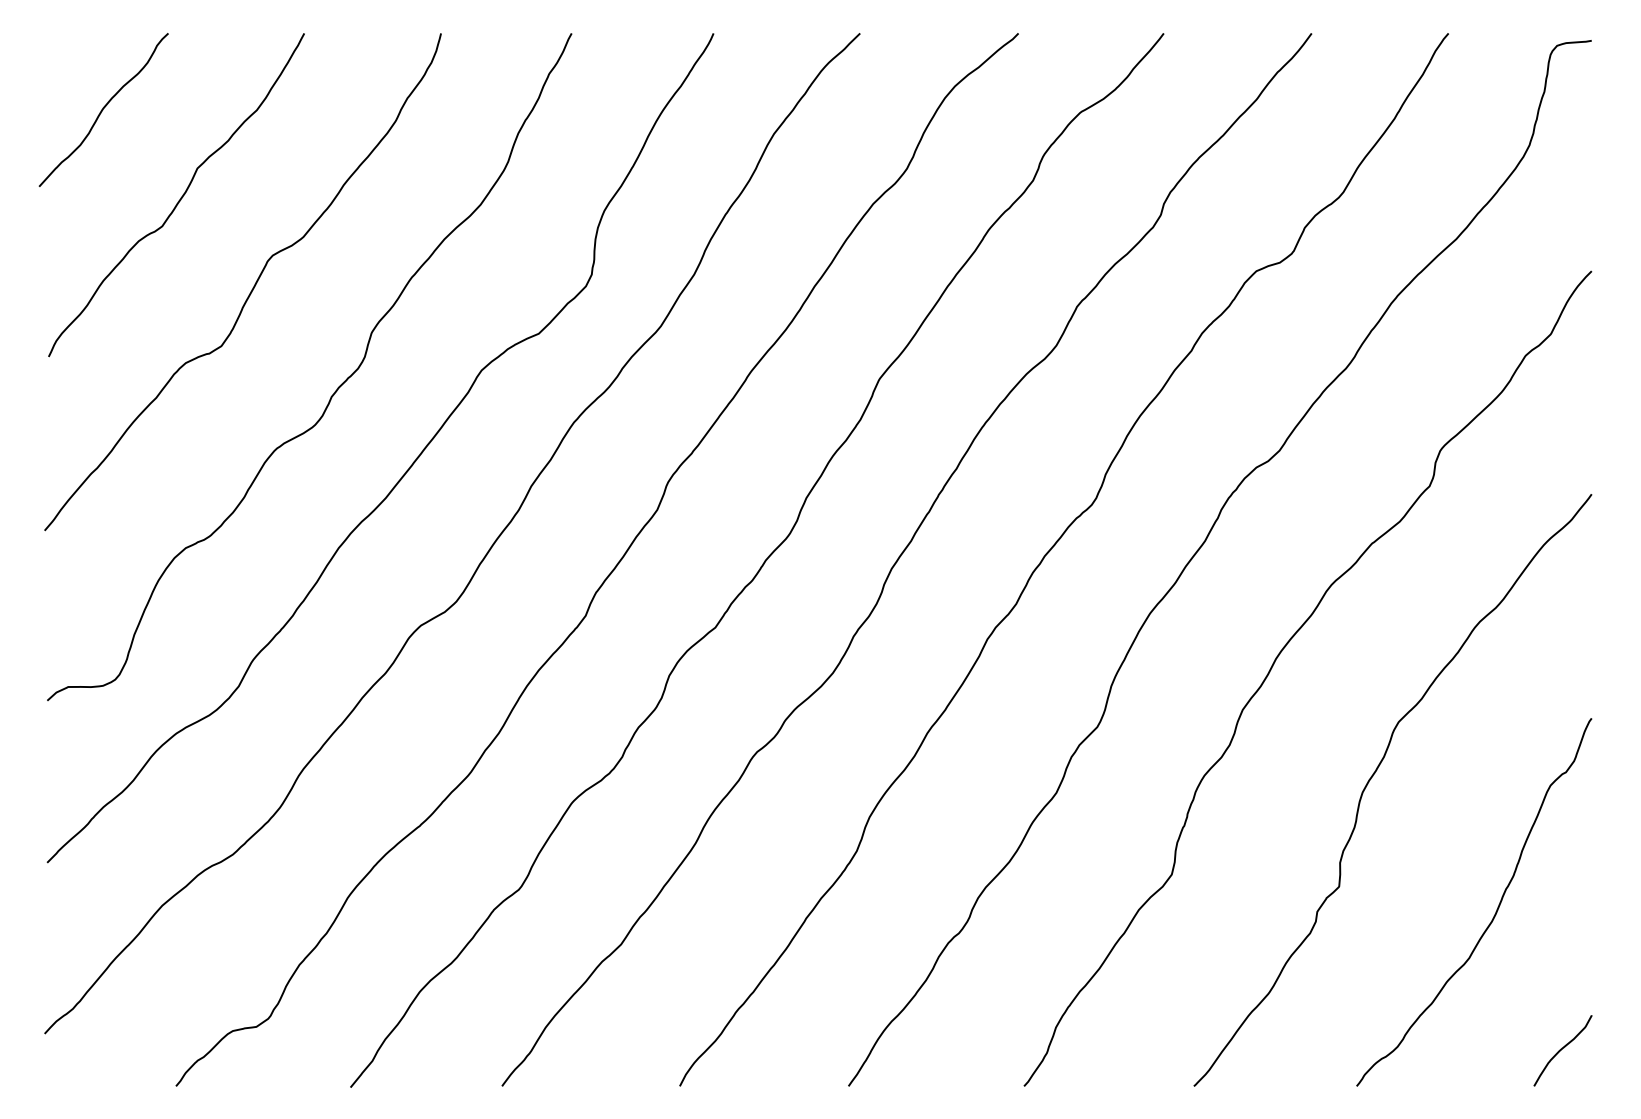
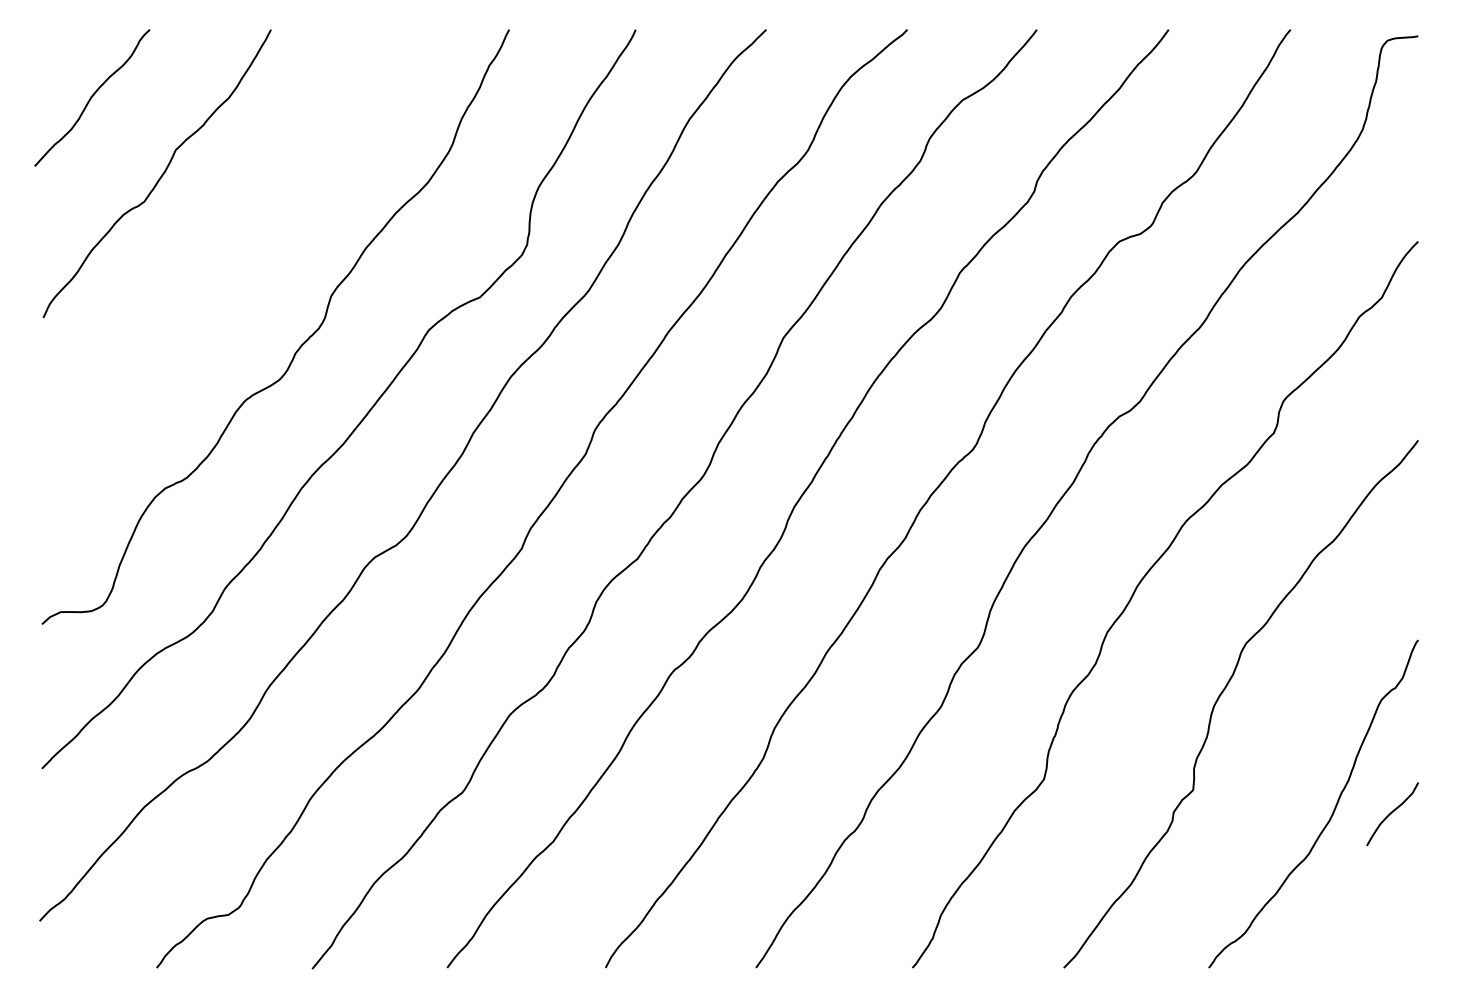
curve: (252, 287) -> (224, 256), removed
curve: (1562, 1049) -> (1392, 813), moved

